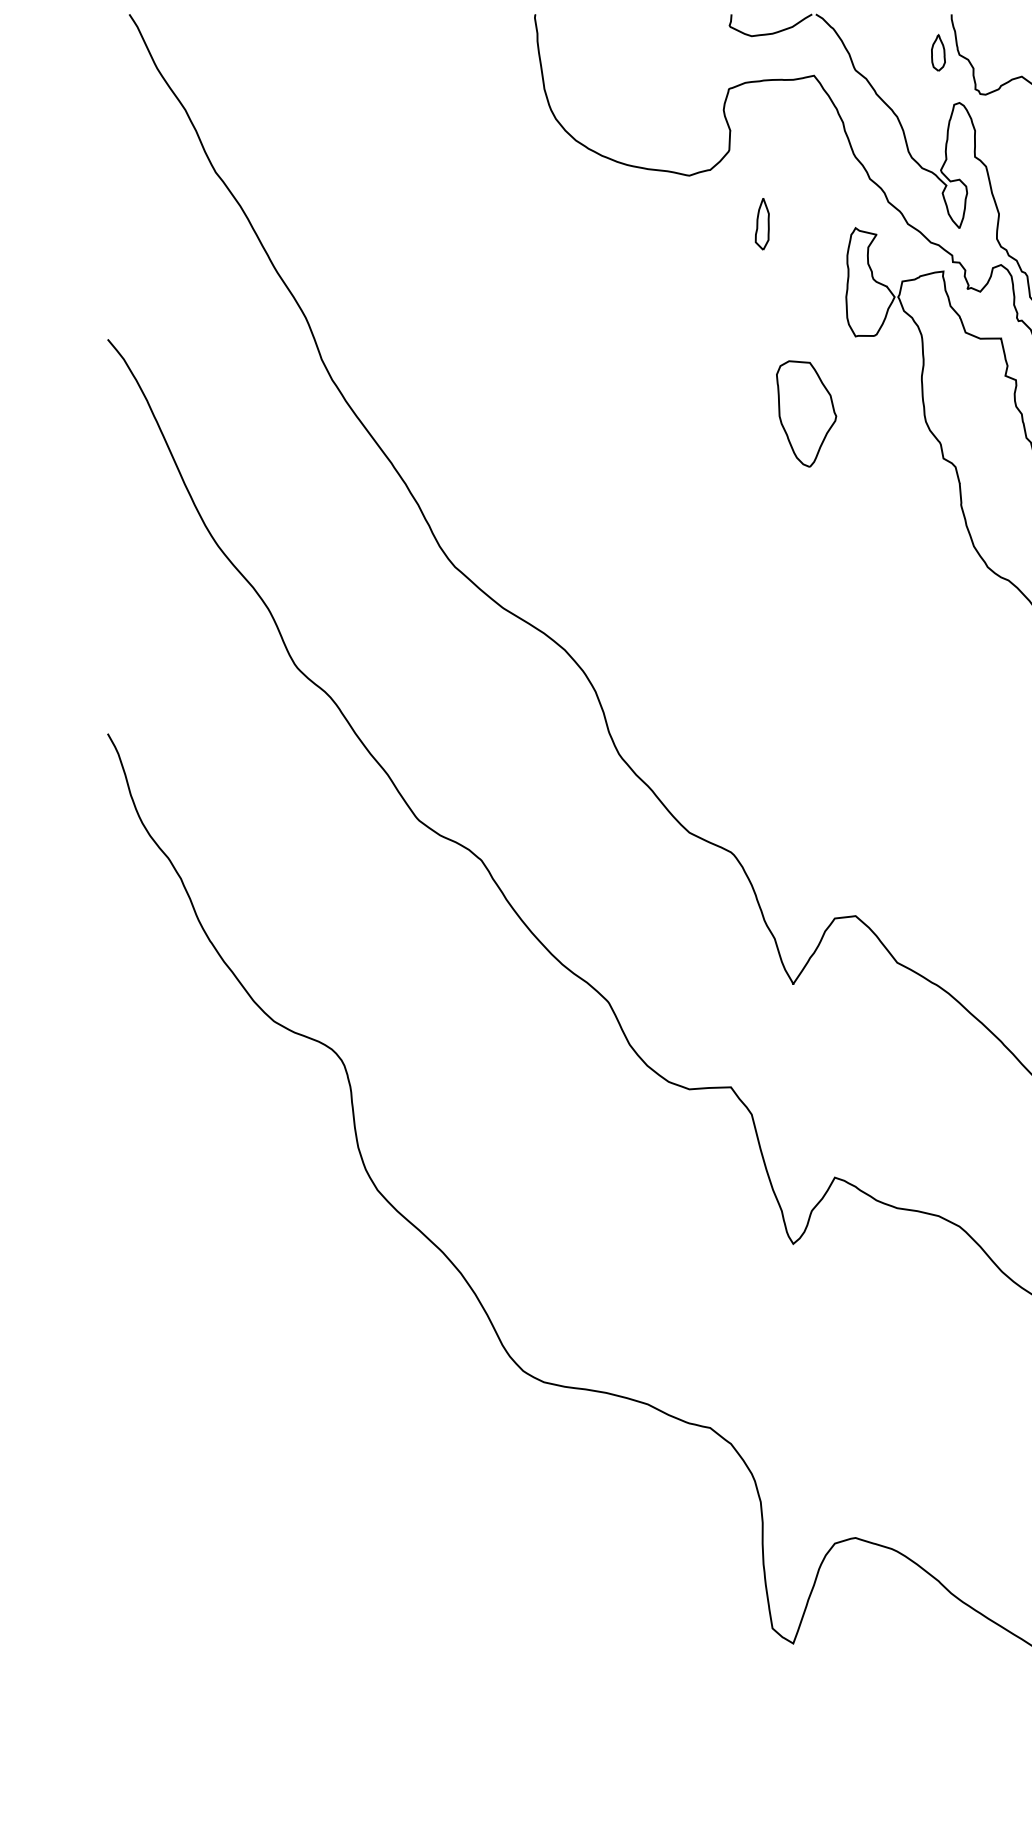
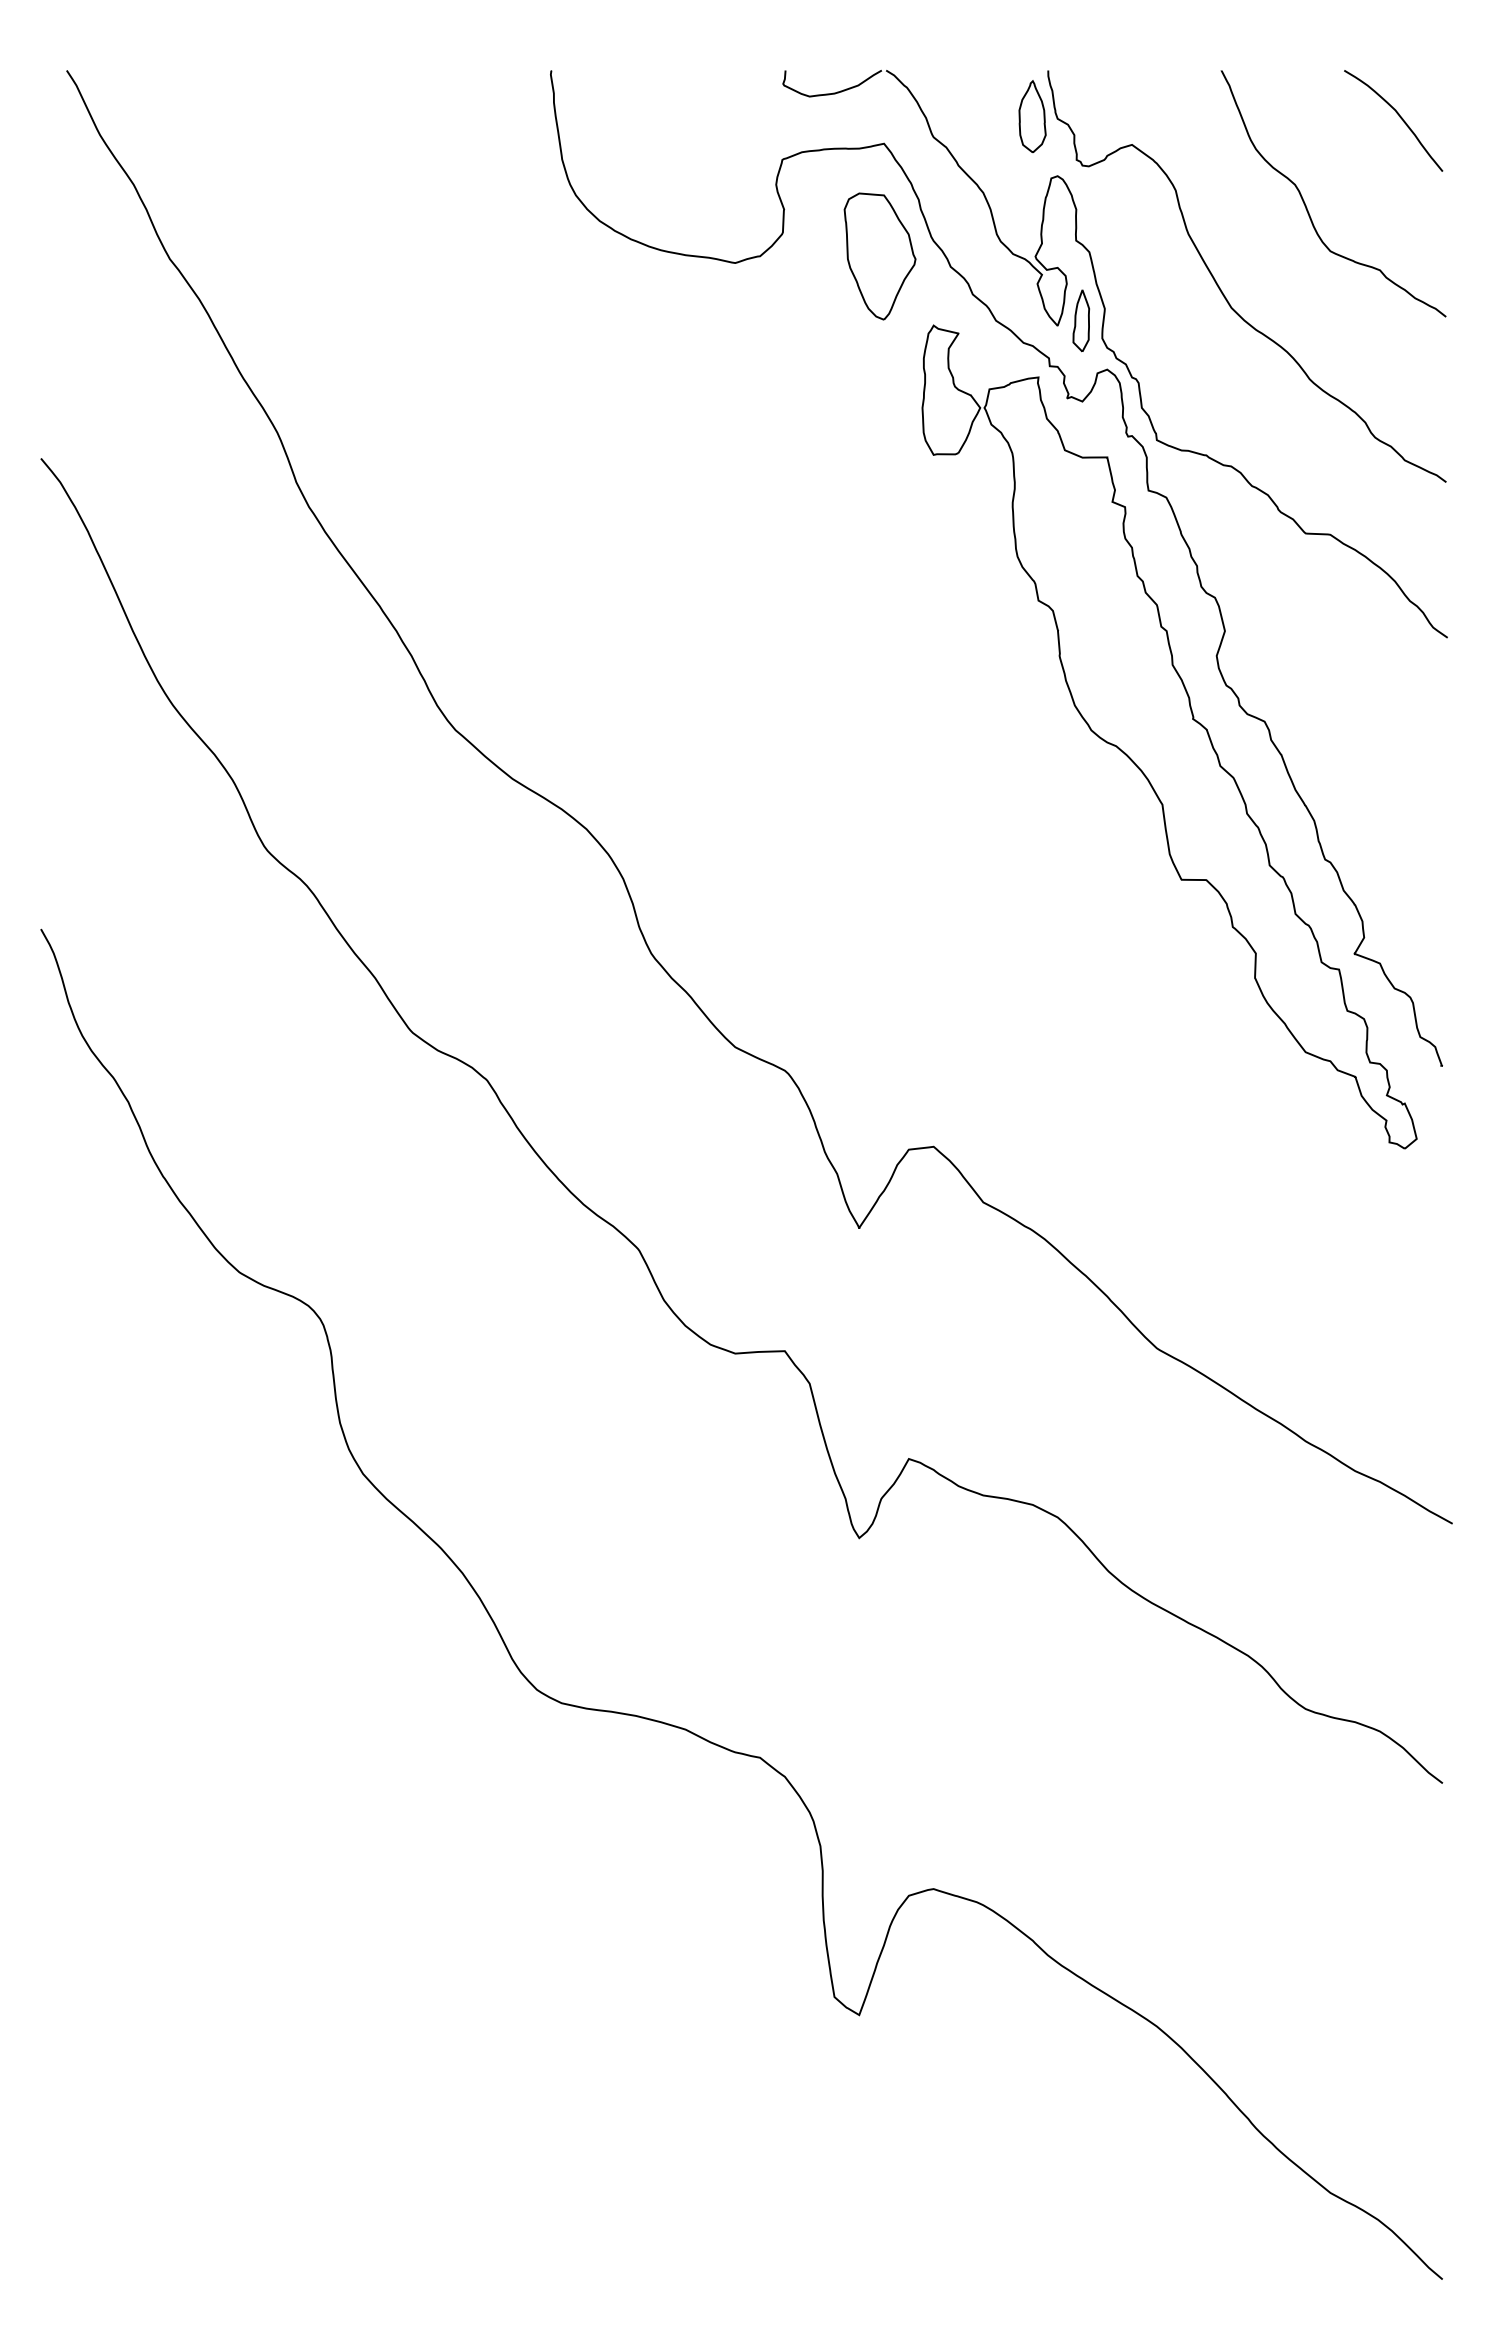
part: (938, 52) -> (1032, 116), size x1.67
part: (761, 223) -> (1080, 320), moved
part: (806, 414) -> (879, 256), moved

